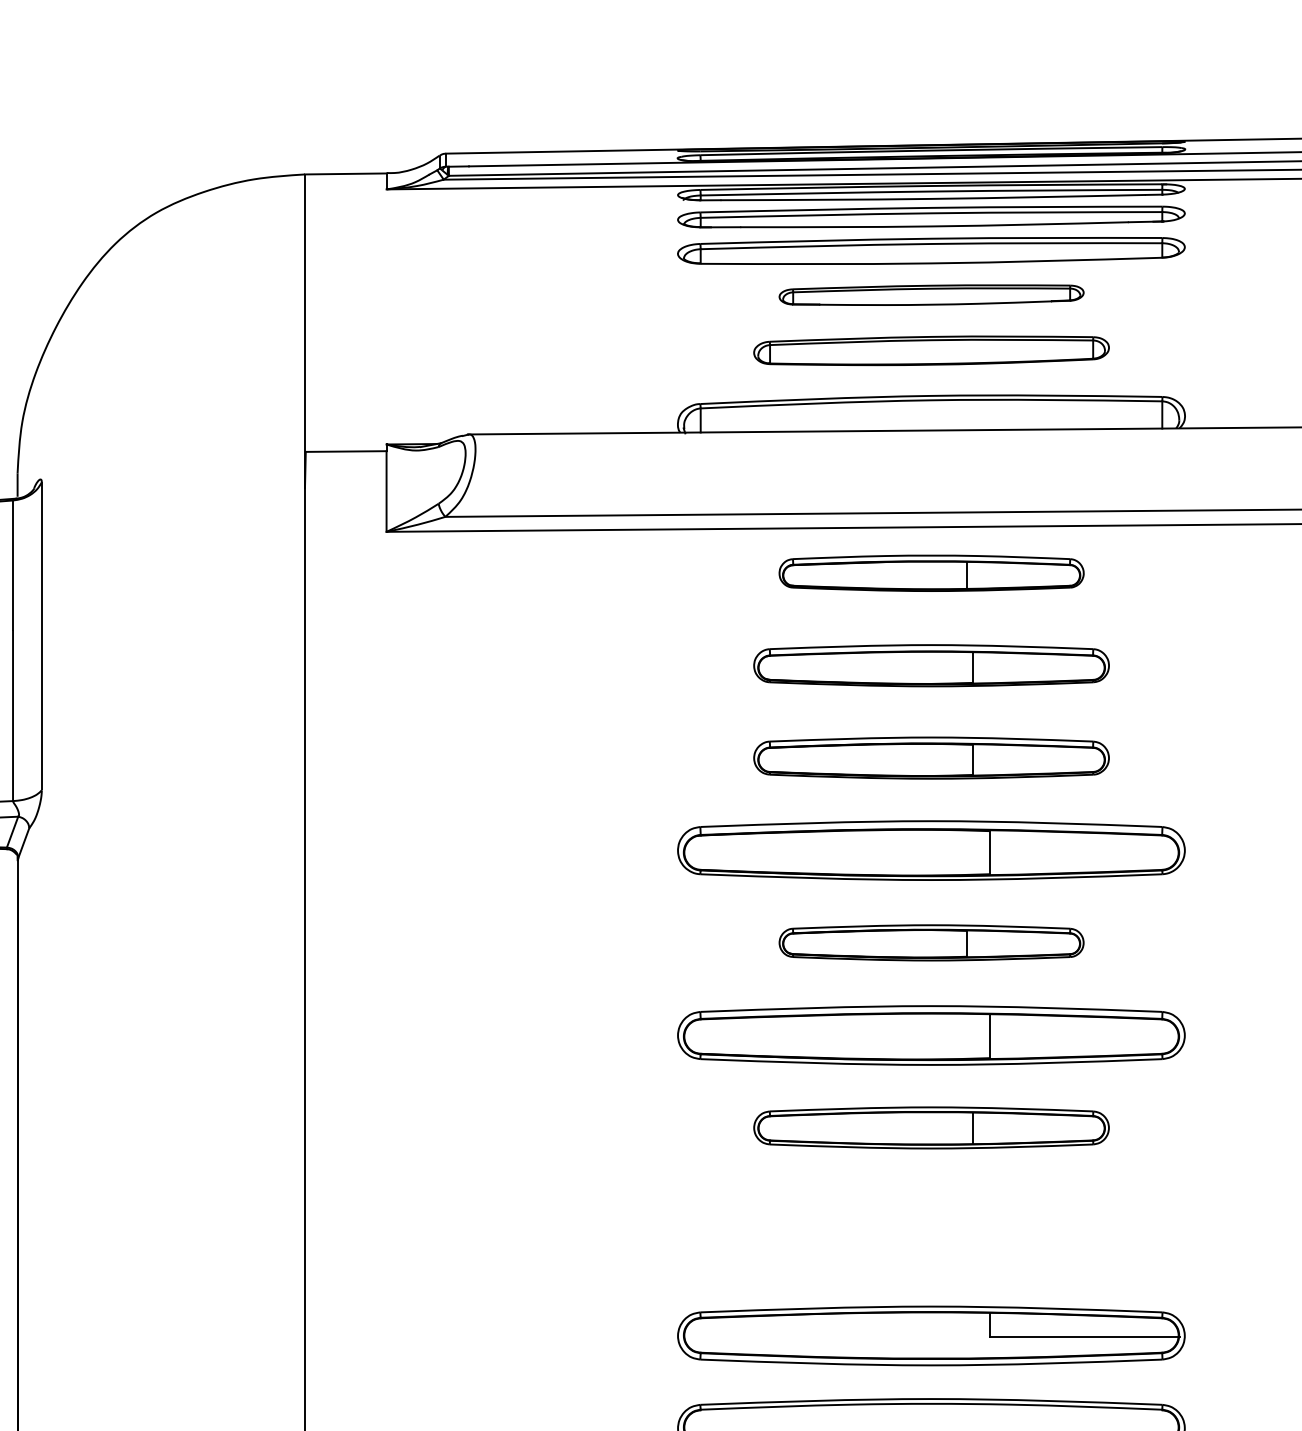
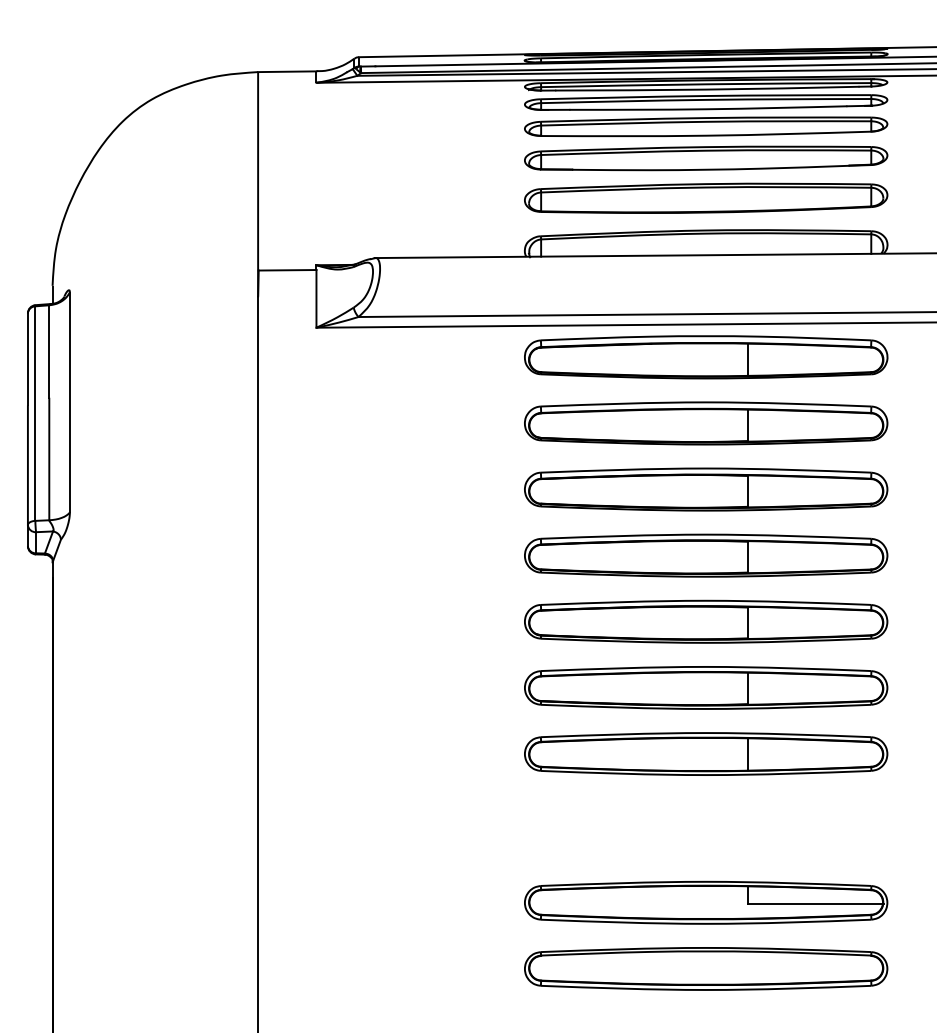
part: (931, 295) -> (706, 158), size x1.67
part: (931, 349) -> (706, 197), size x1.43
part: (931, 573) -> (706, 357), size x1.67
part: (931, 665) -> (706, 423), size x1.43
part: (931, 758) -> (706, 489), size x1.43
part: (931, 942) -> (706, 621), size x1.67
part: (931, 1127) -> (706, 753), size x1.43

